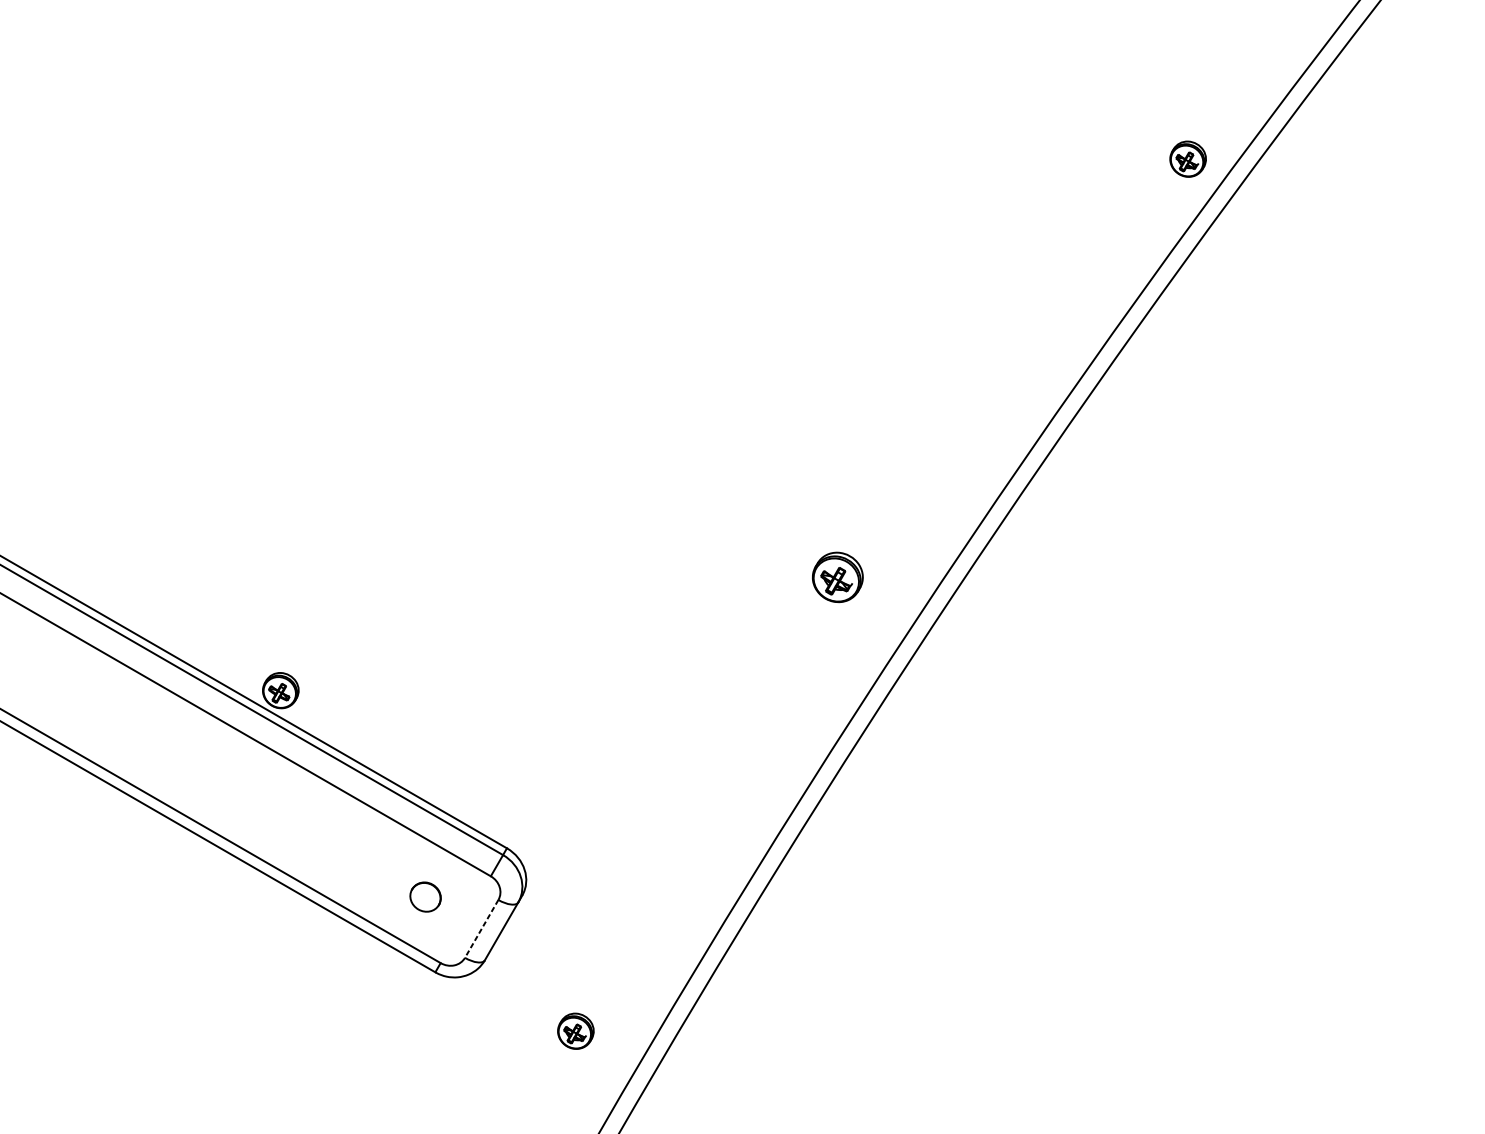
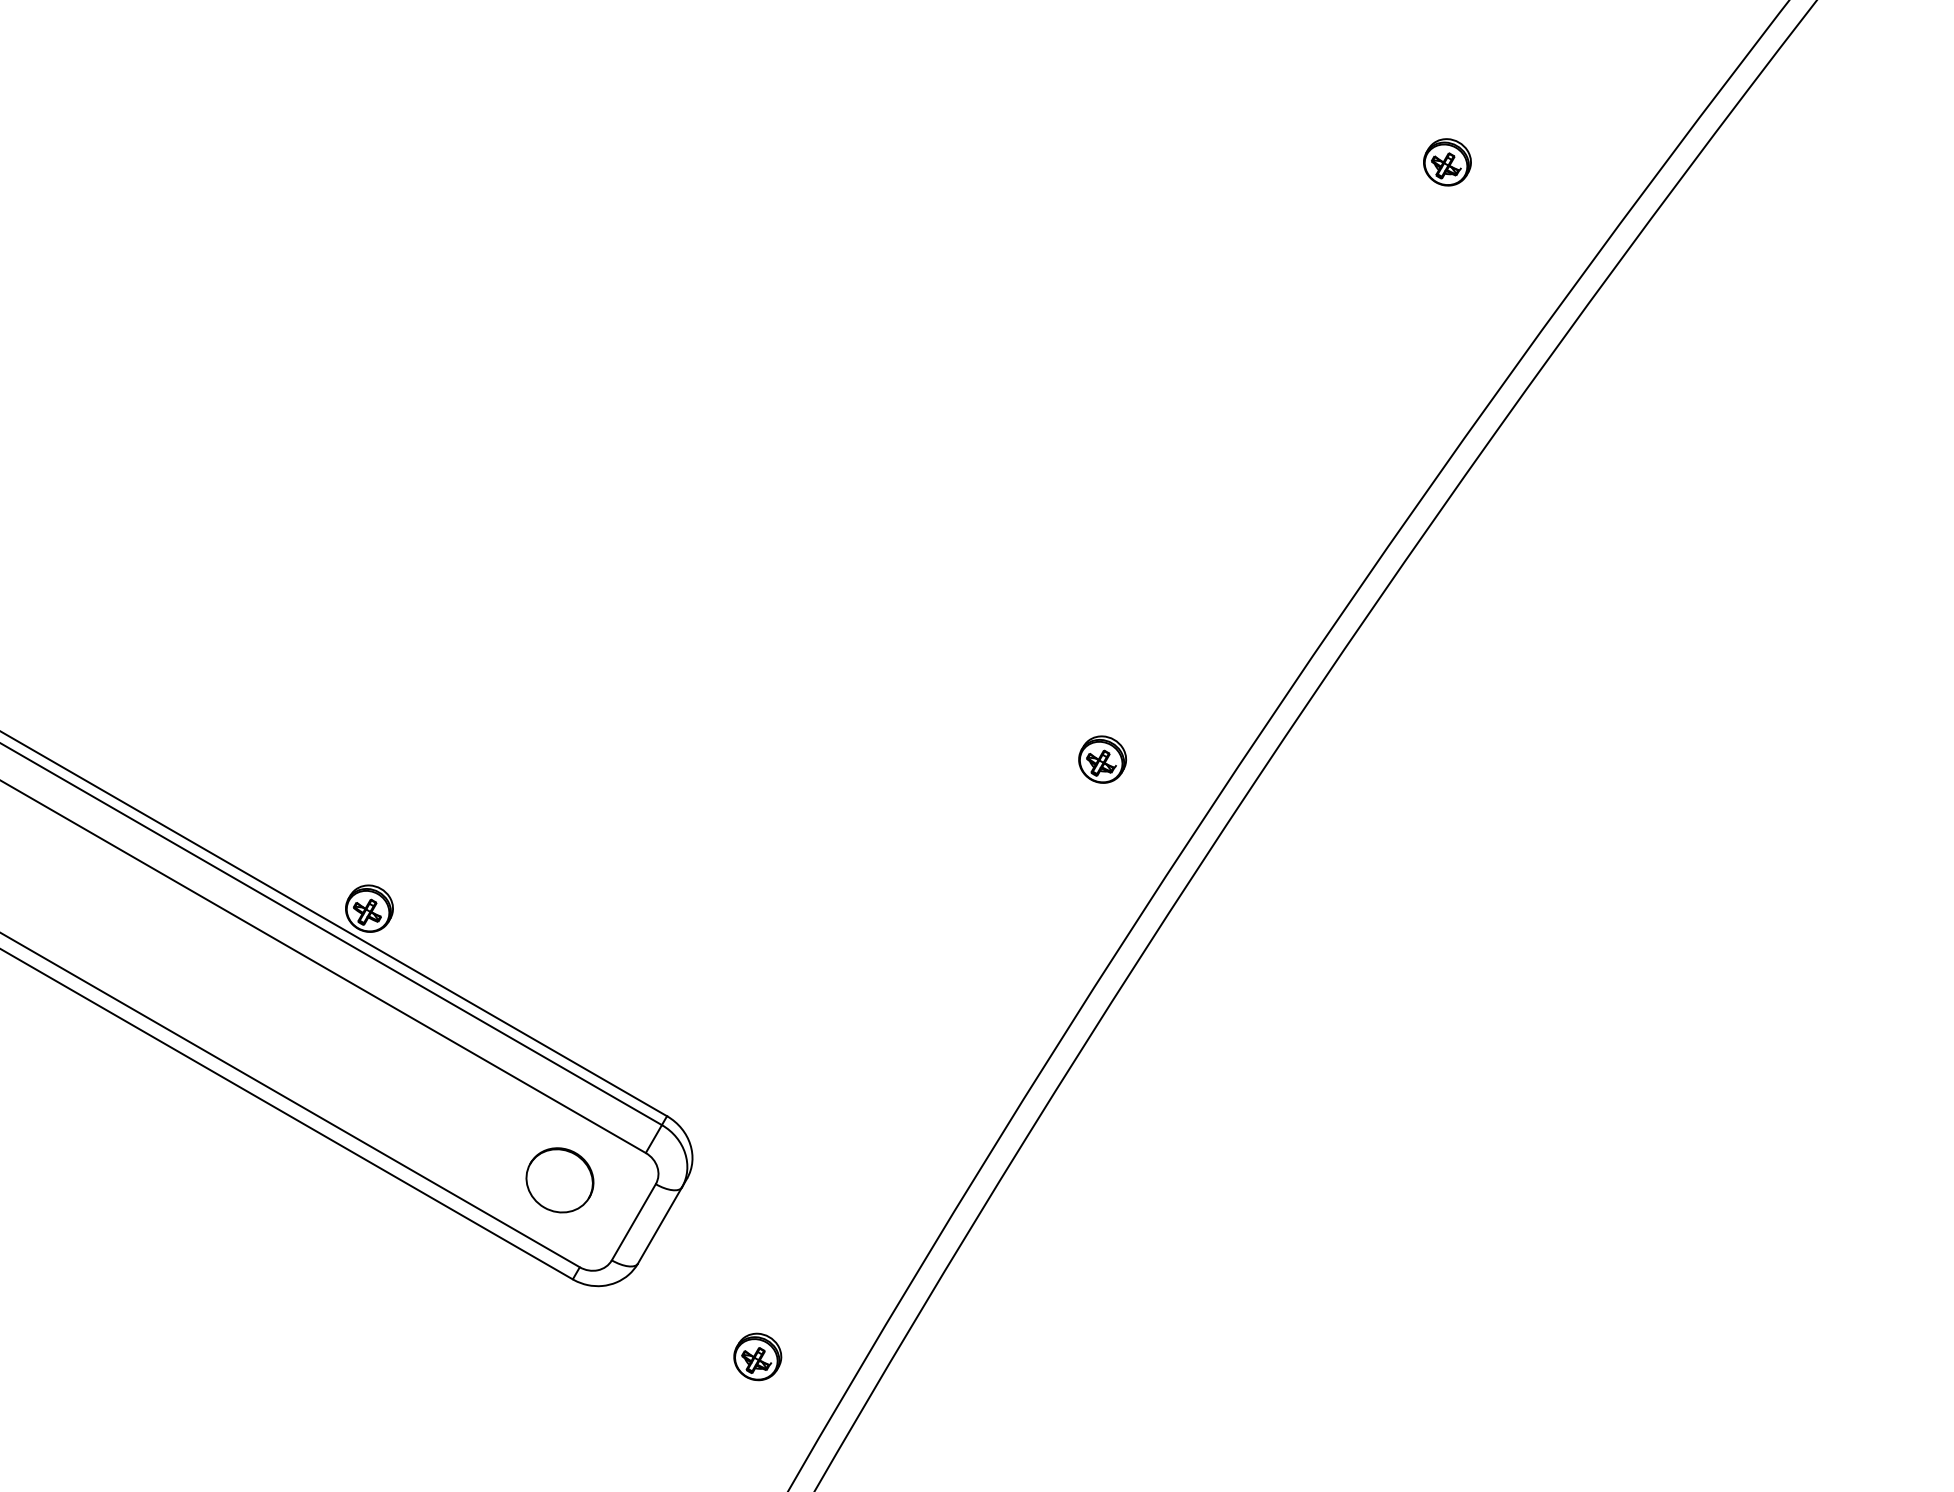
part: (1188, 159) -> (1447, 162), moved
part: (837, 577) -> (1102, 759), size x0.71
part: (425, 897) -> (559, 1180), size x1.67
line: (481, 929) -> (633, 1222), dashed -> solid

